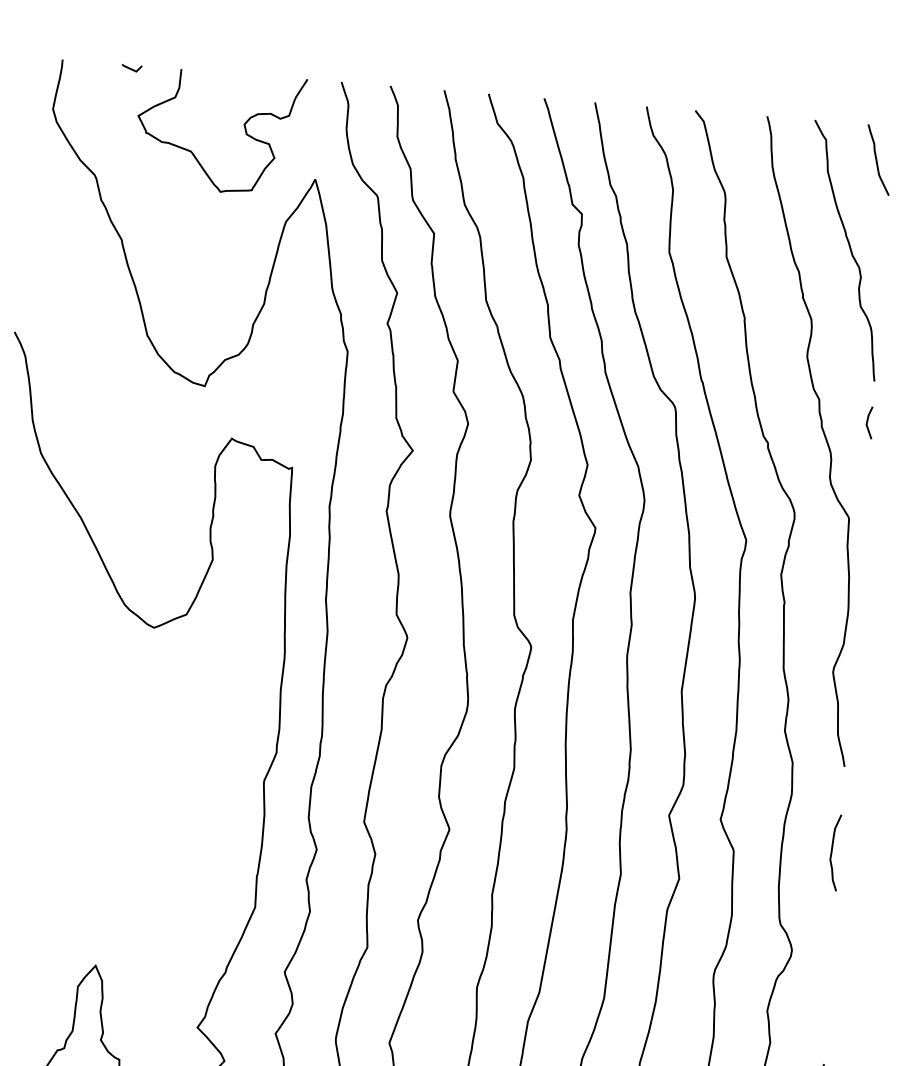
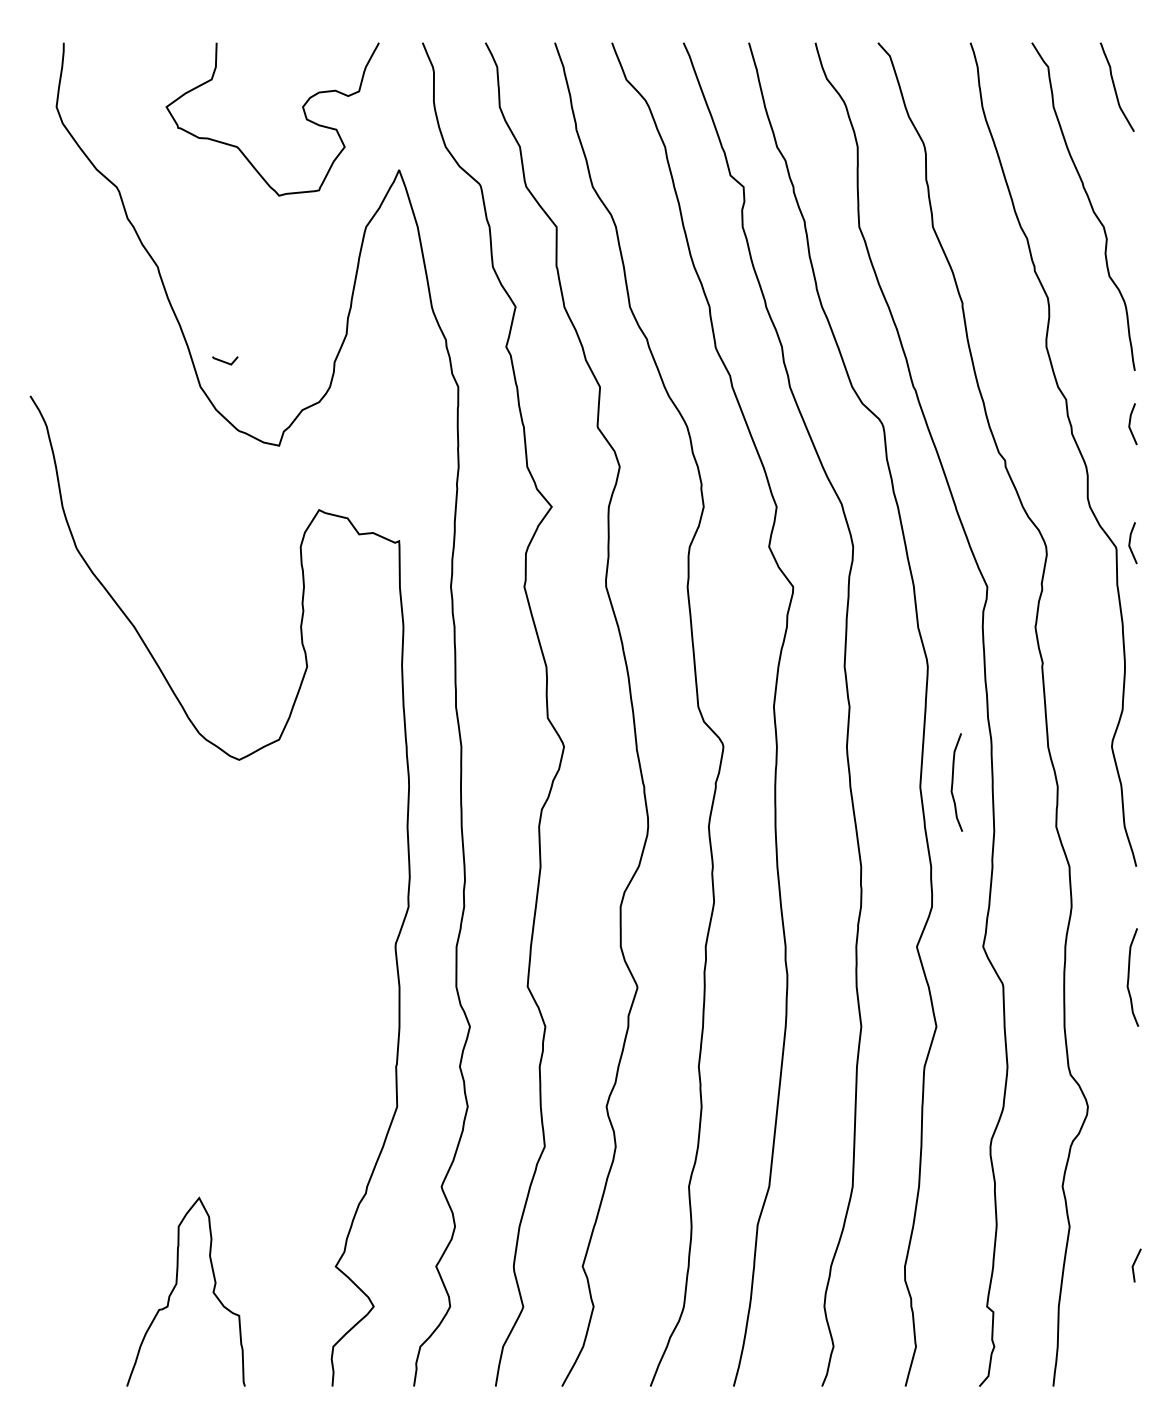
line: (132, 68) -> (225, 361), moved
line: (860, 515) -> (1130, 543), added
curve: (707, 690) -> (953, 782), added

